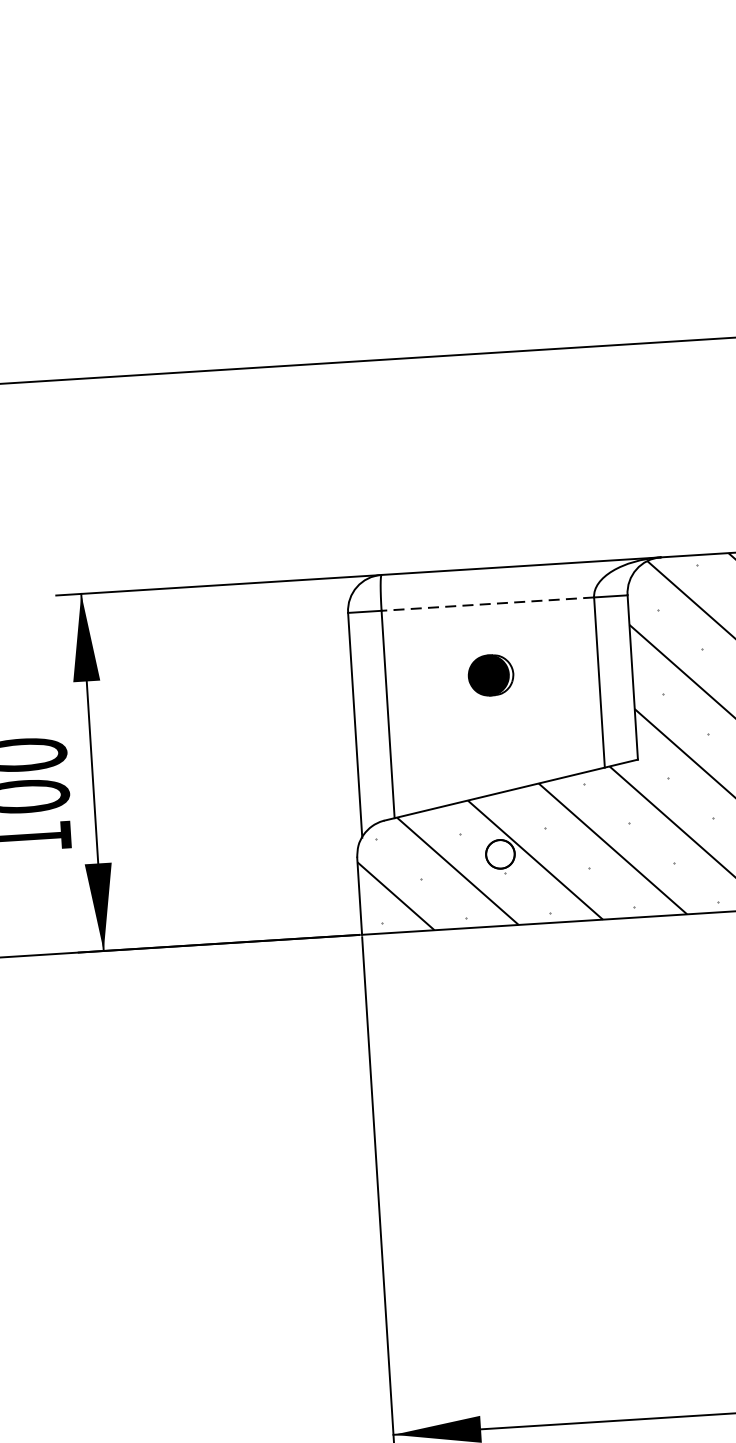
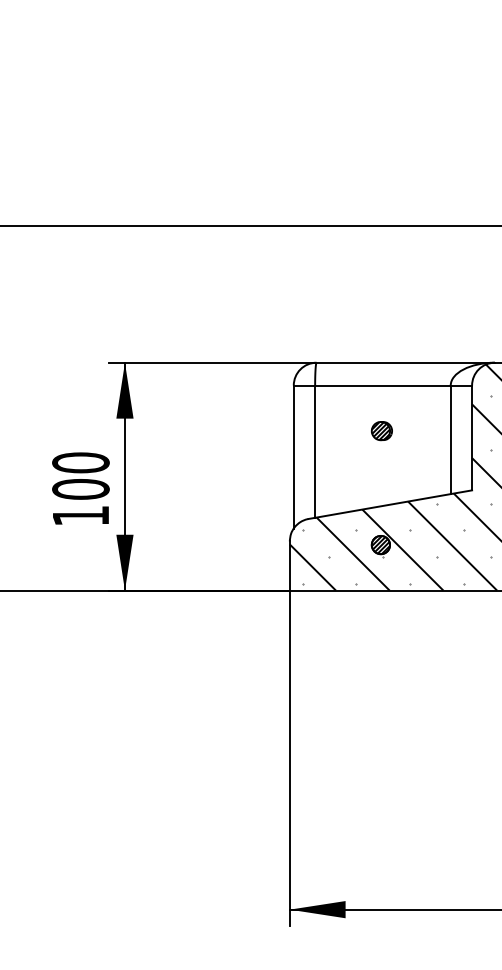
line: (487, 604) -> (382, 385), dashed -> solid
part: (490, 676) -> (381, 431), size x0.71
hatch: (499, 855) -> (380, 545), added

